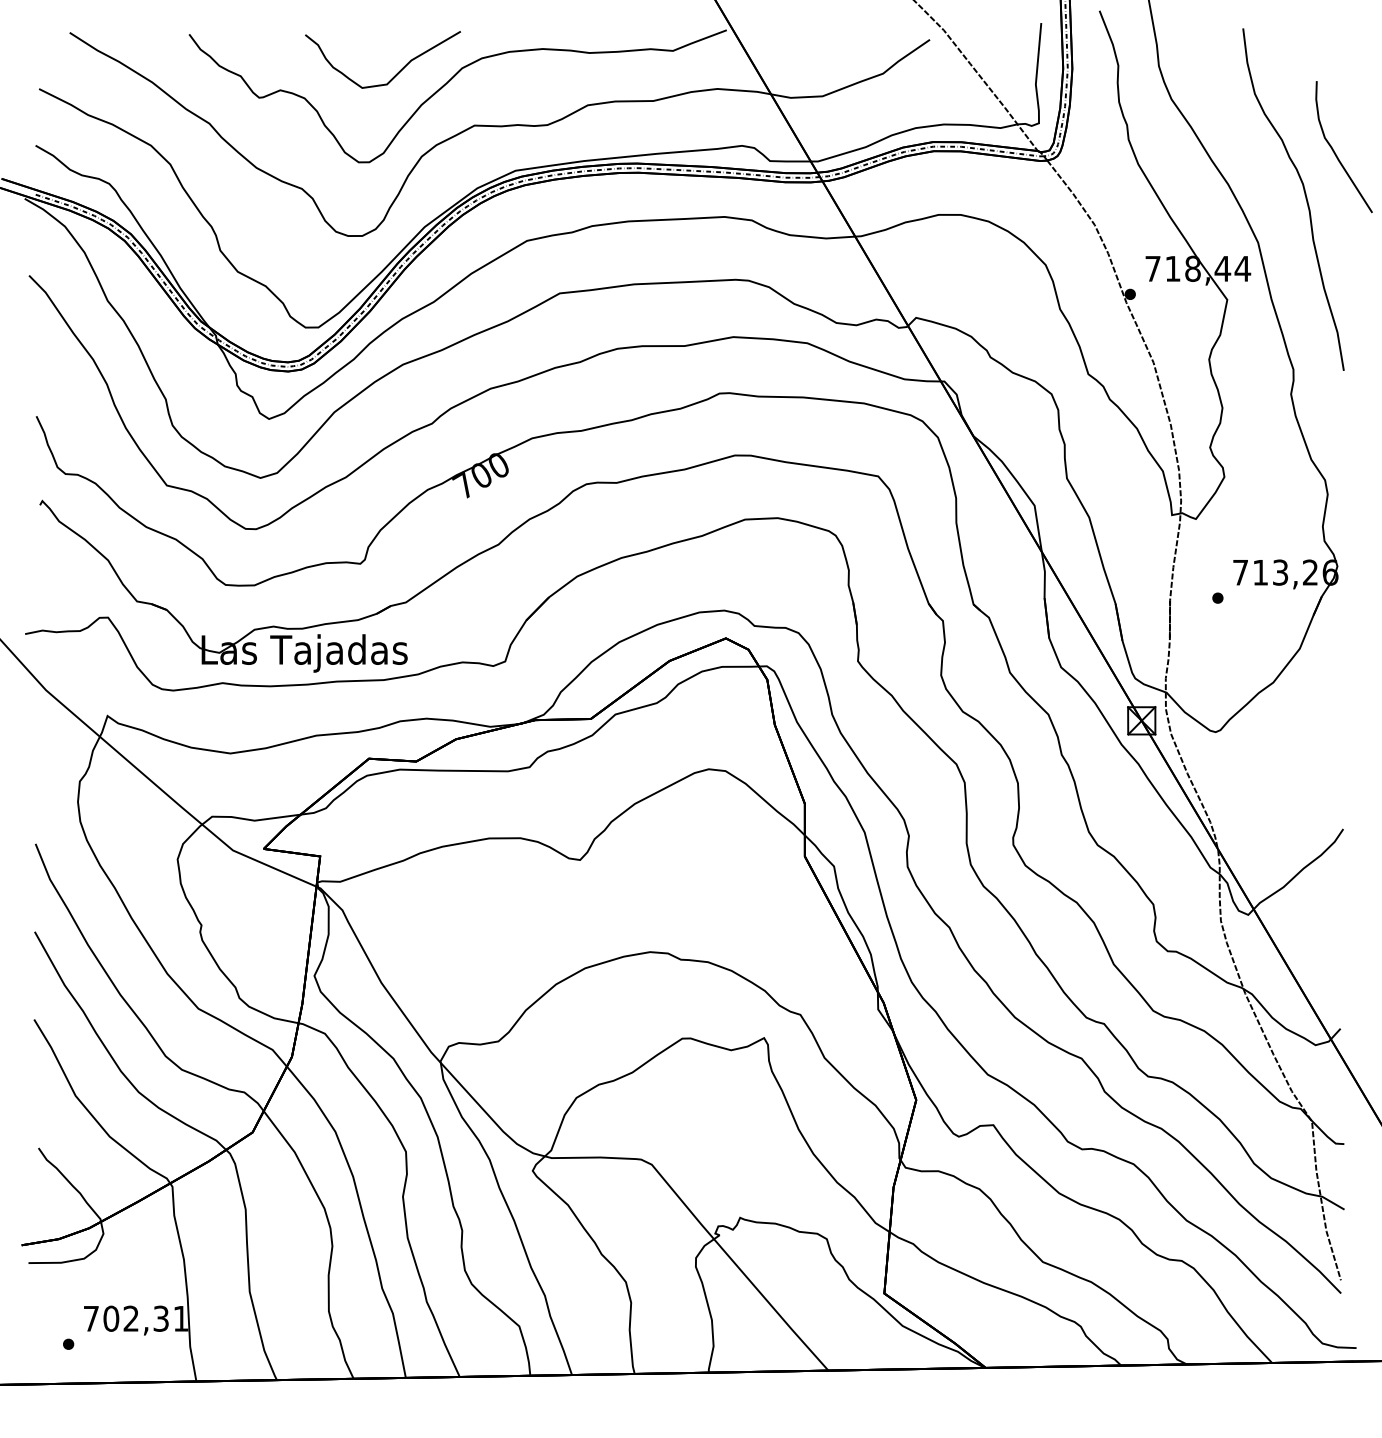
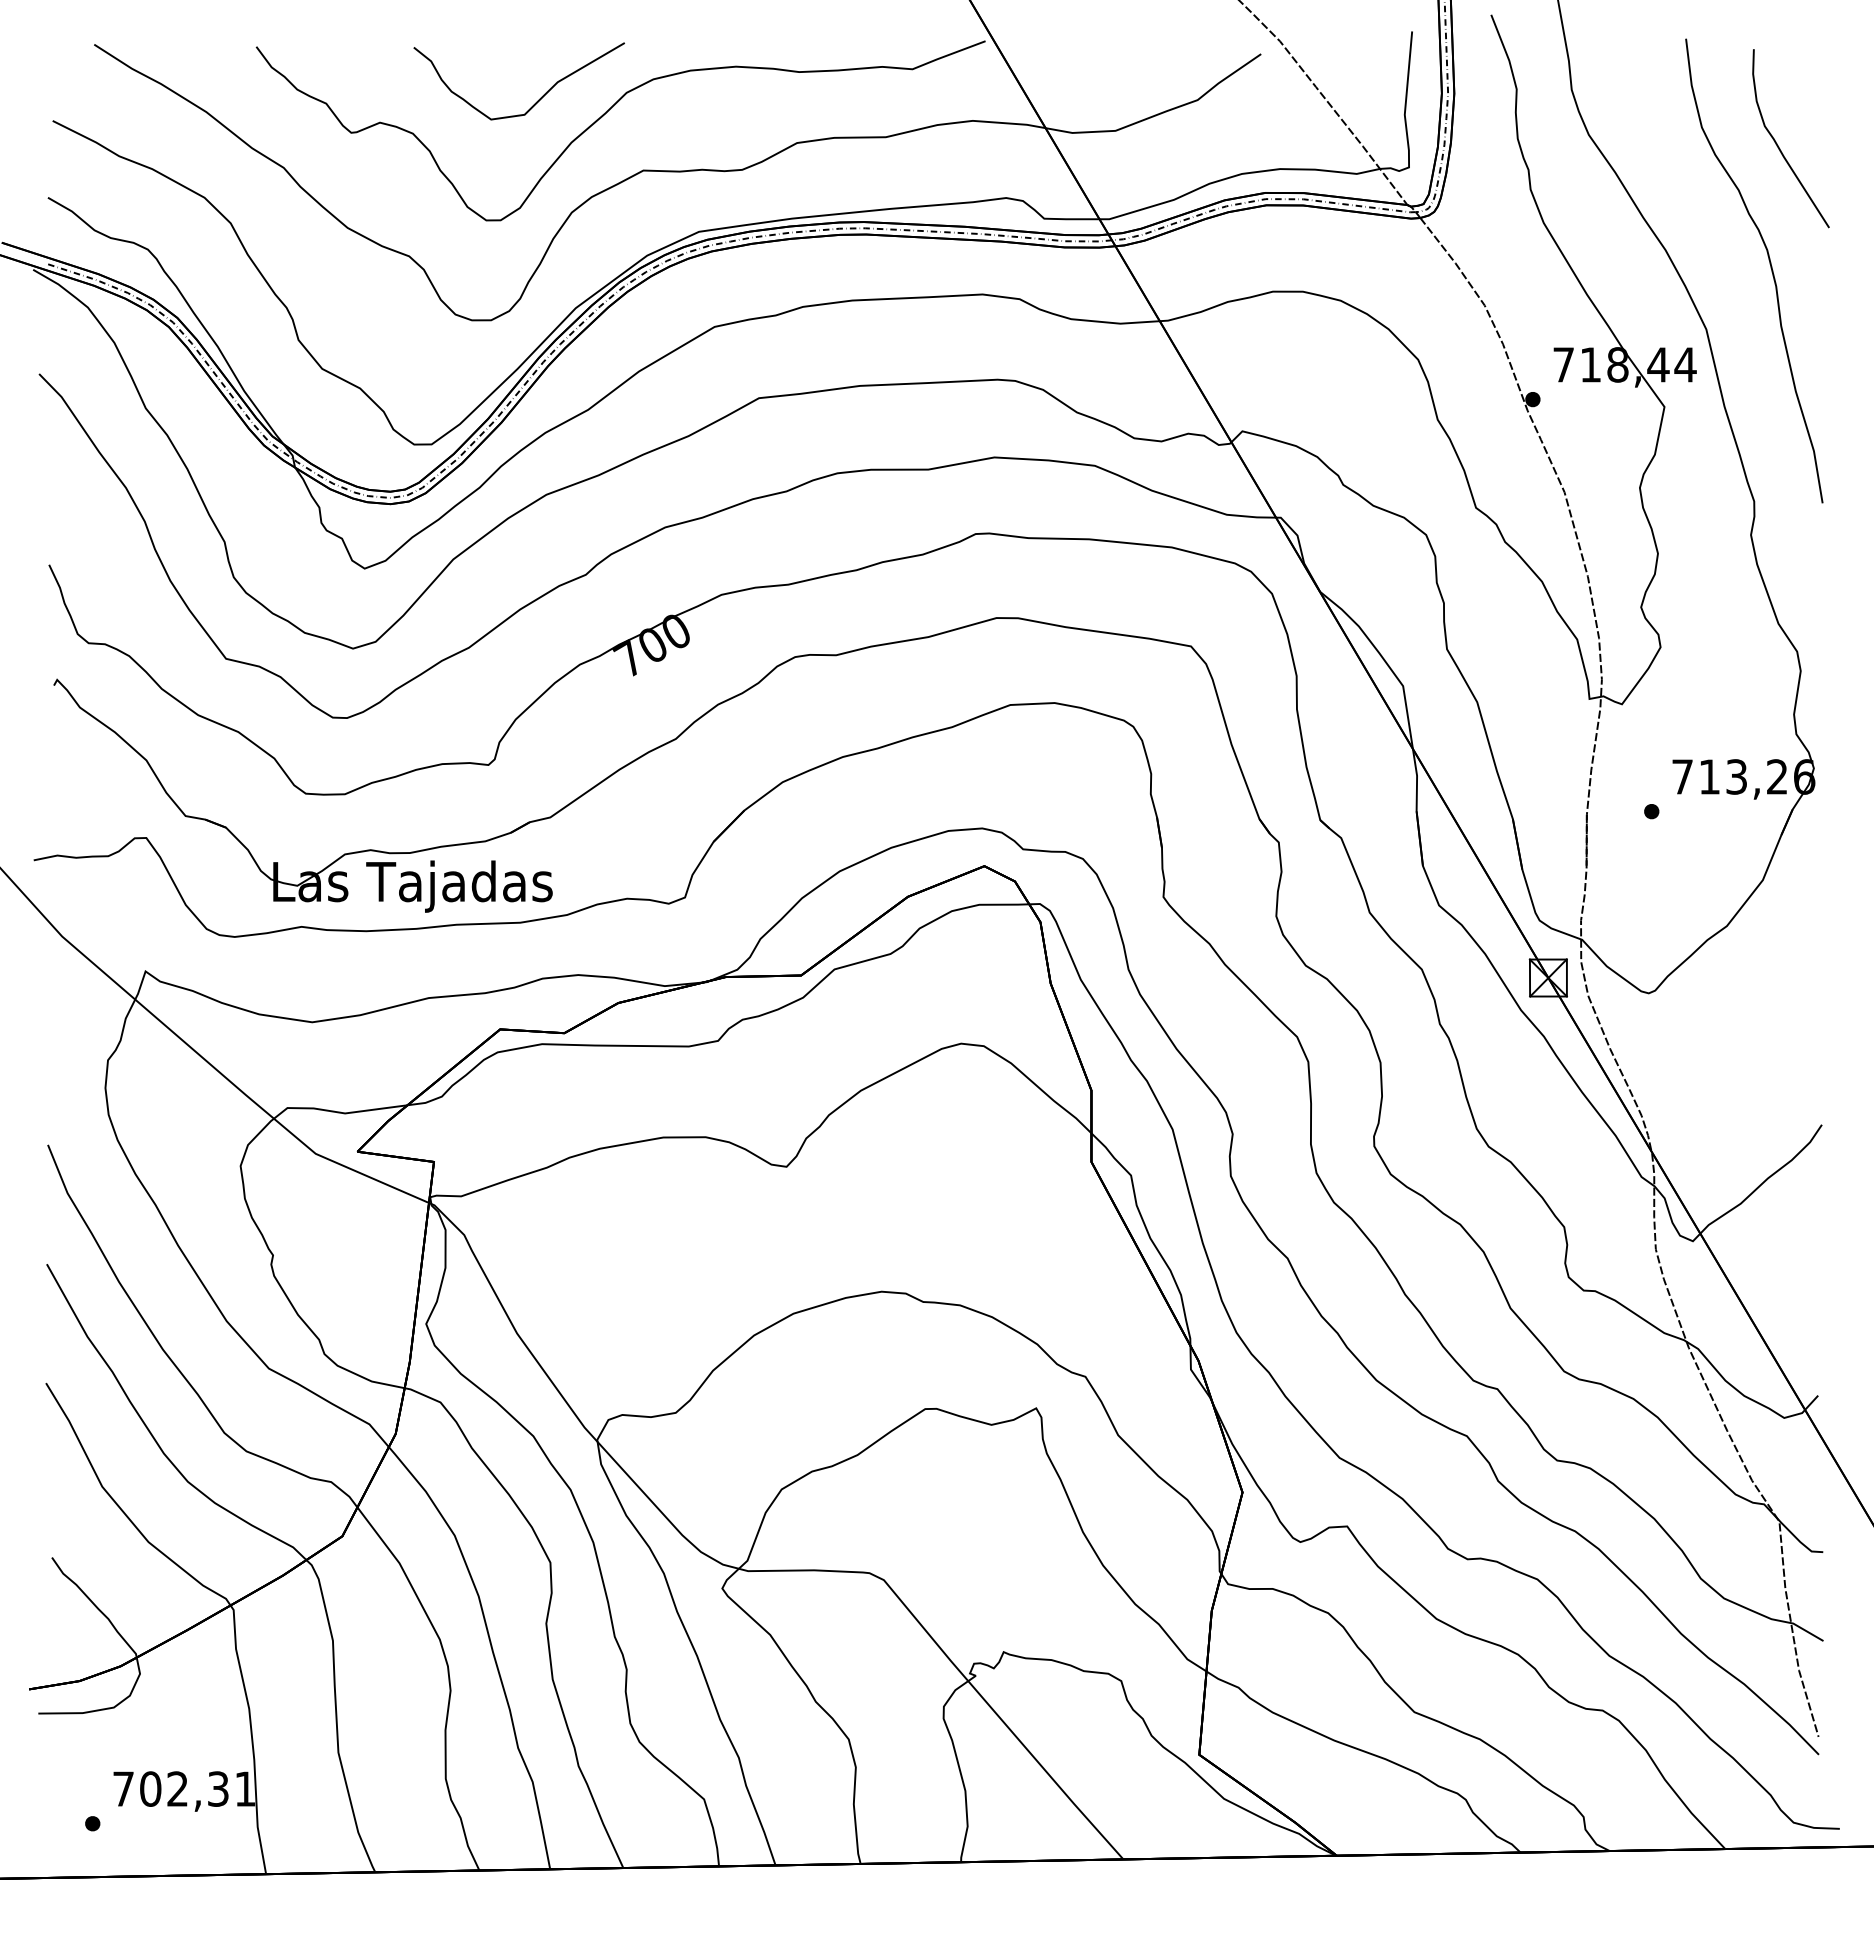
curve: (1334, 152) -> (1778, 145), moved

